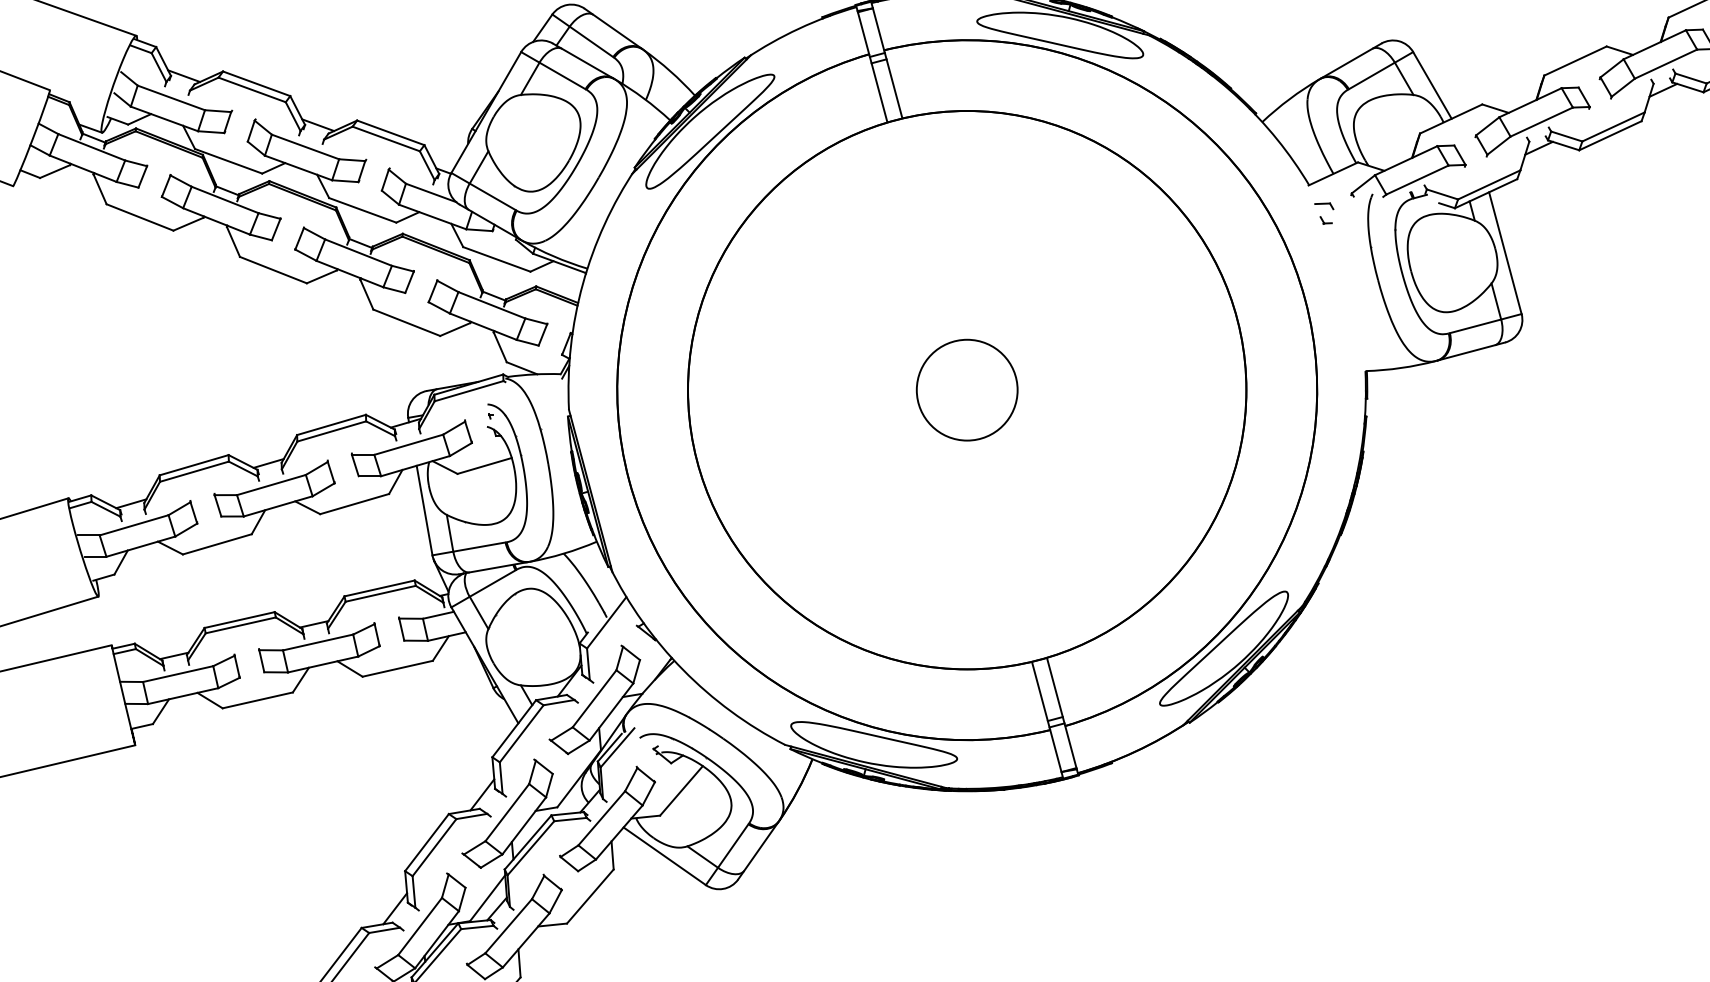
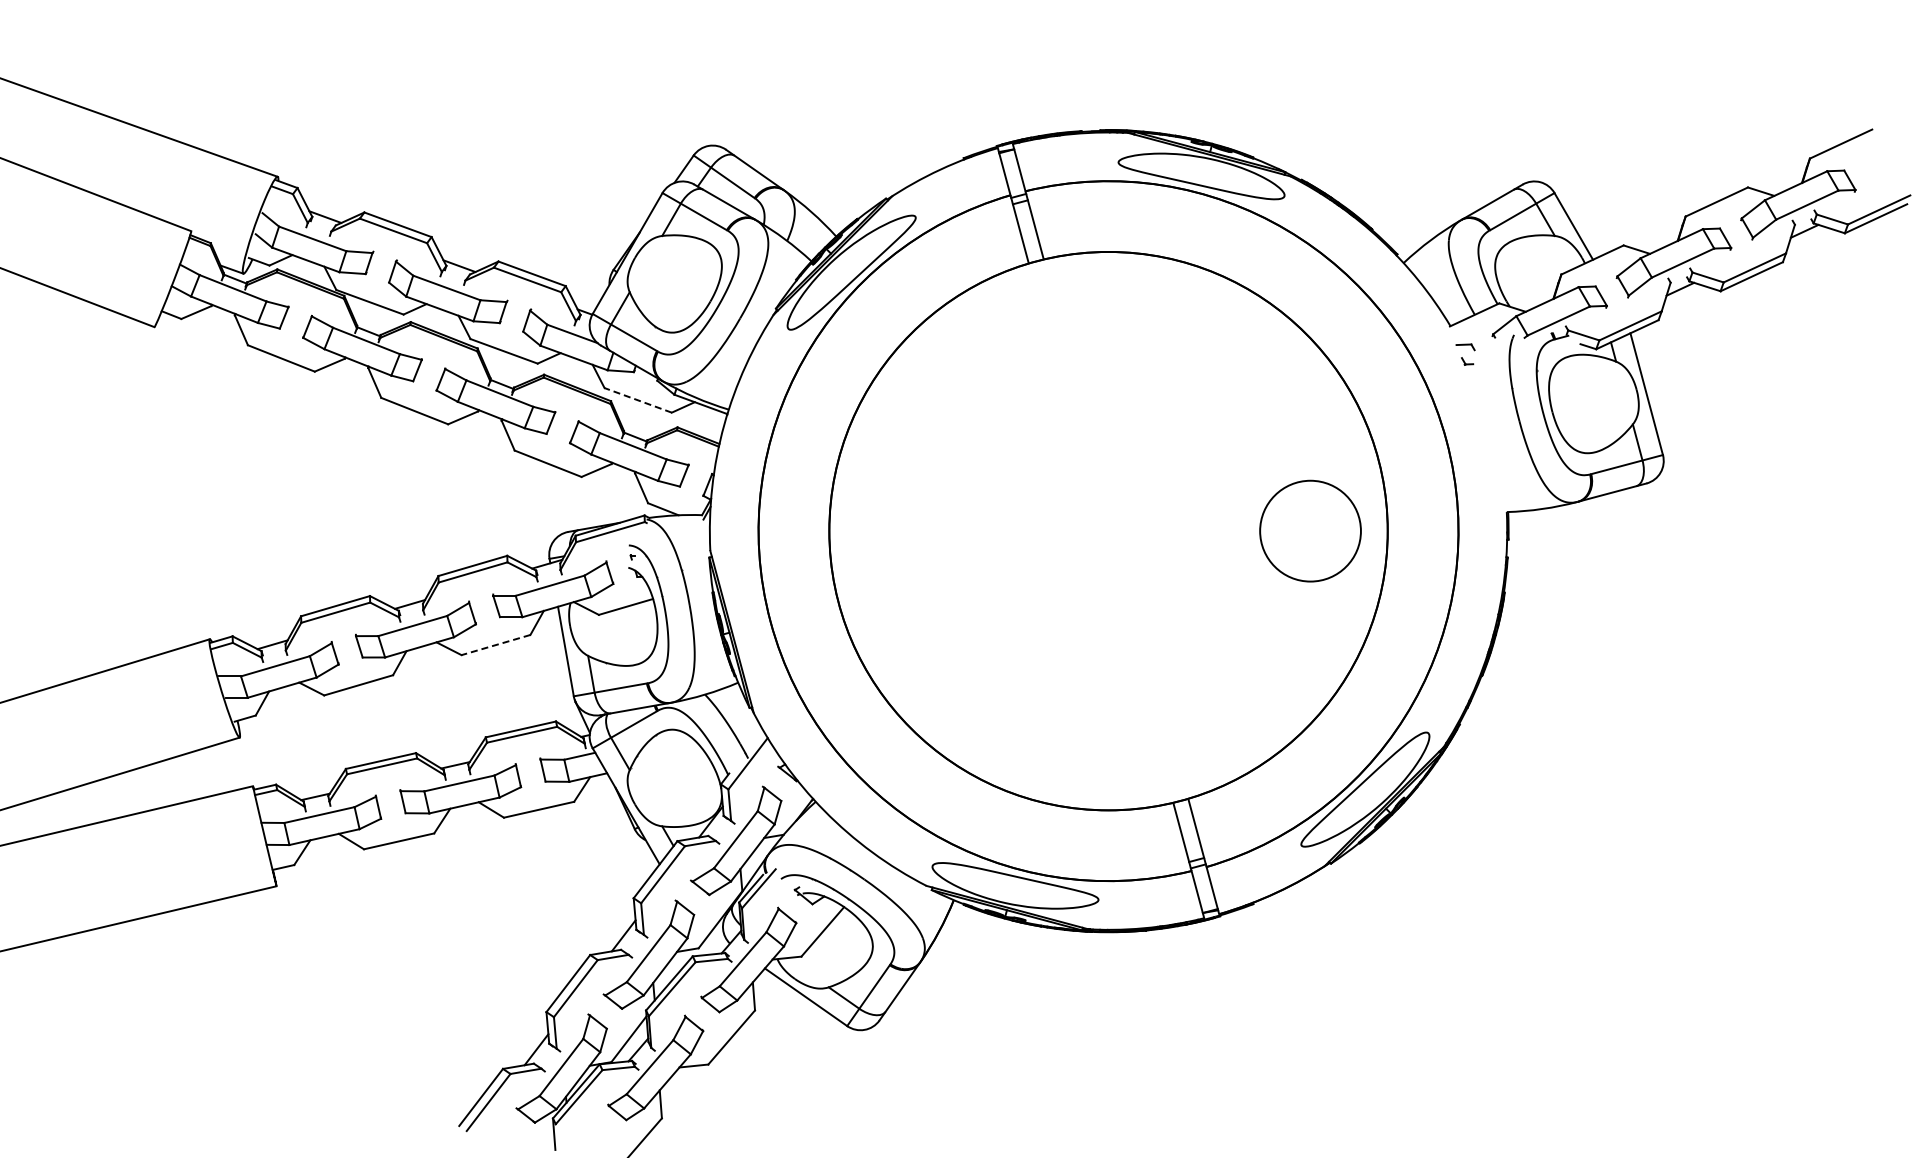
line: (497, 259) -> (638, 400), solid -> dashed
circle: (967, 389) -> (1310, 530), moved
line: (354, 504) -> (495, 645), solid -> dashed

